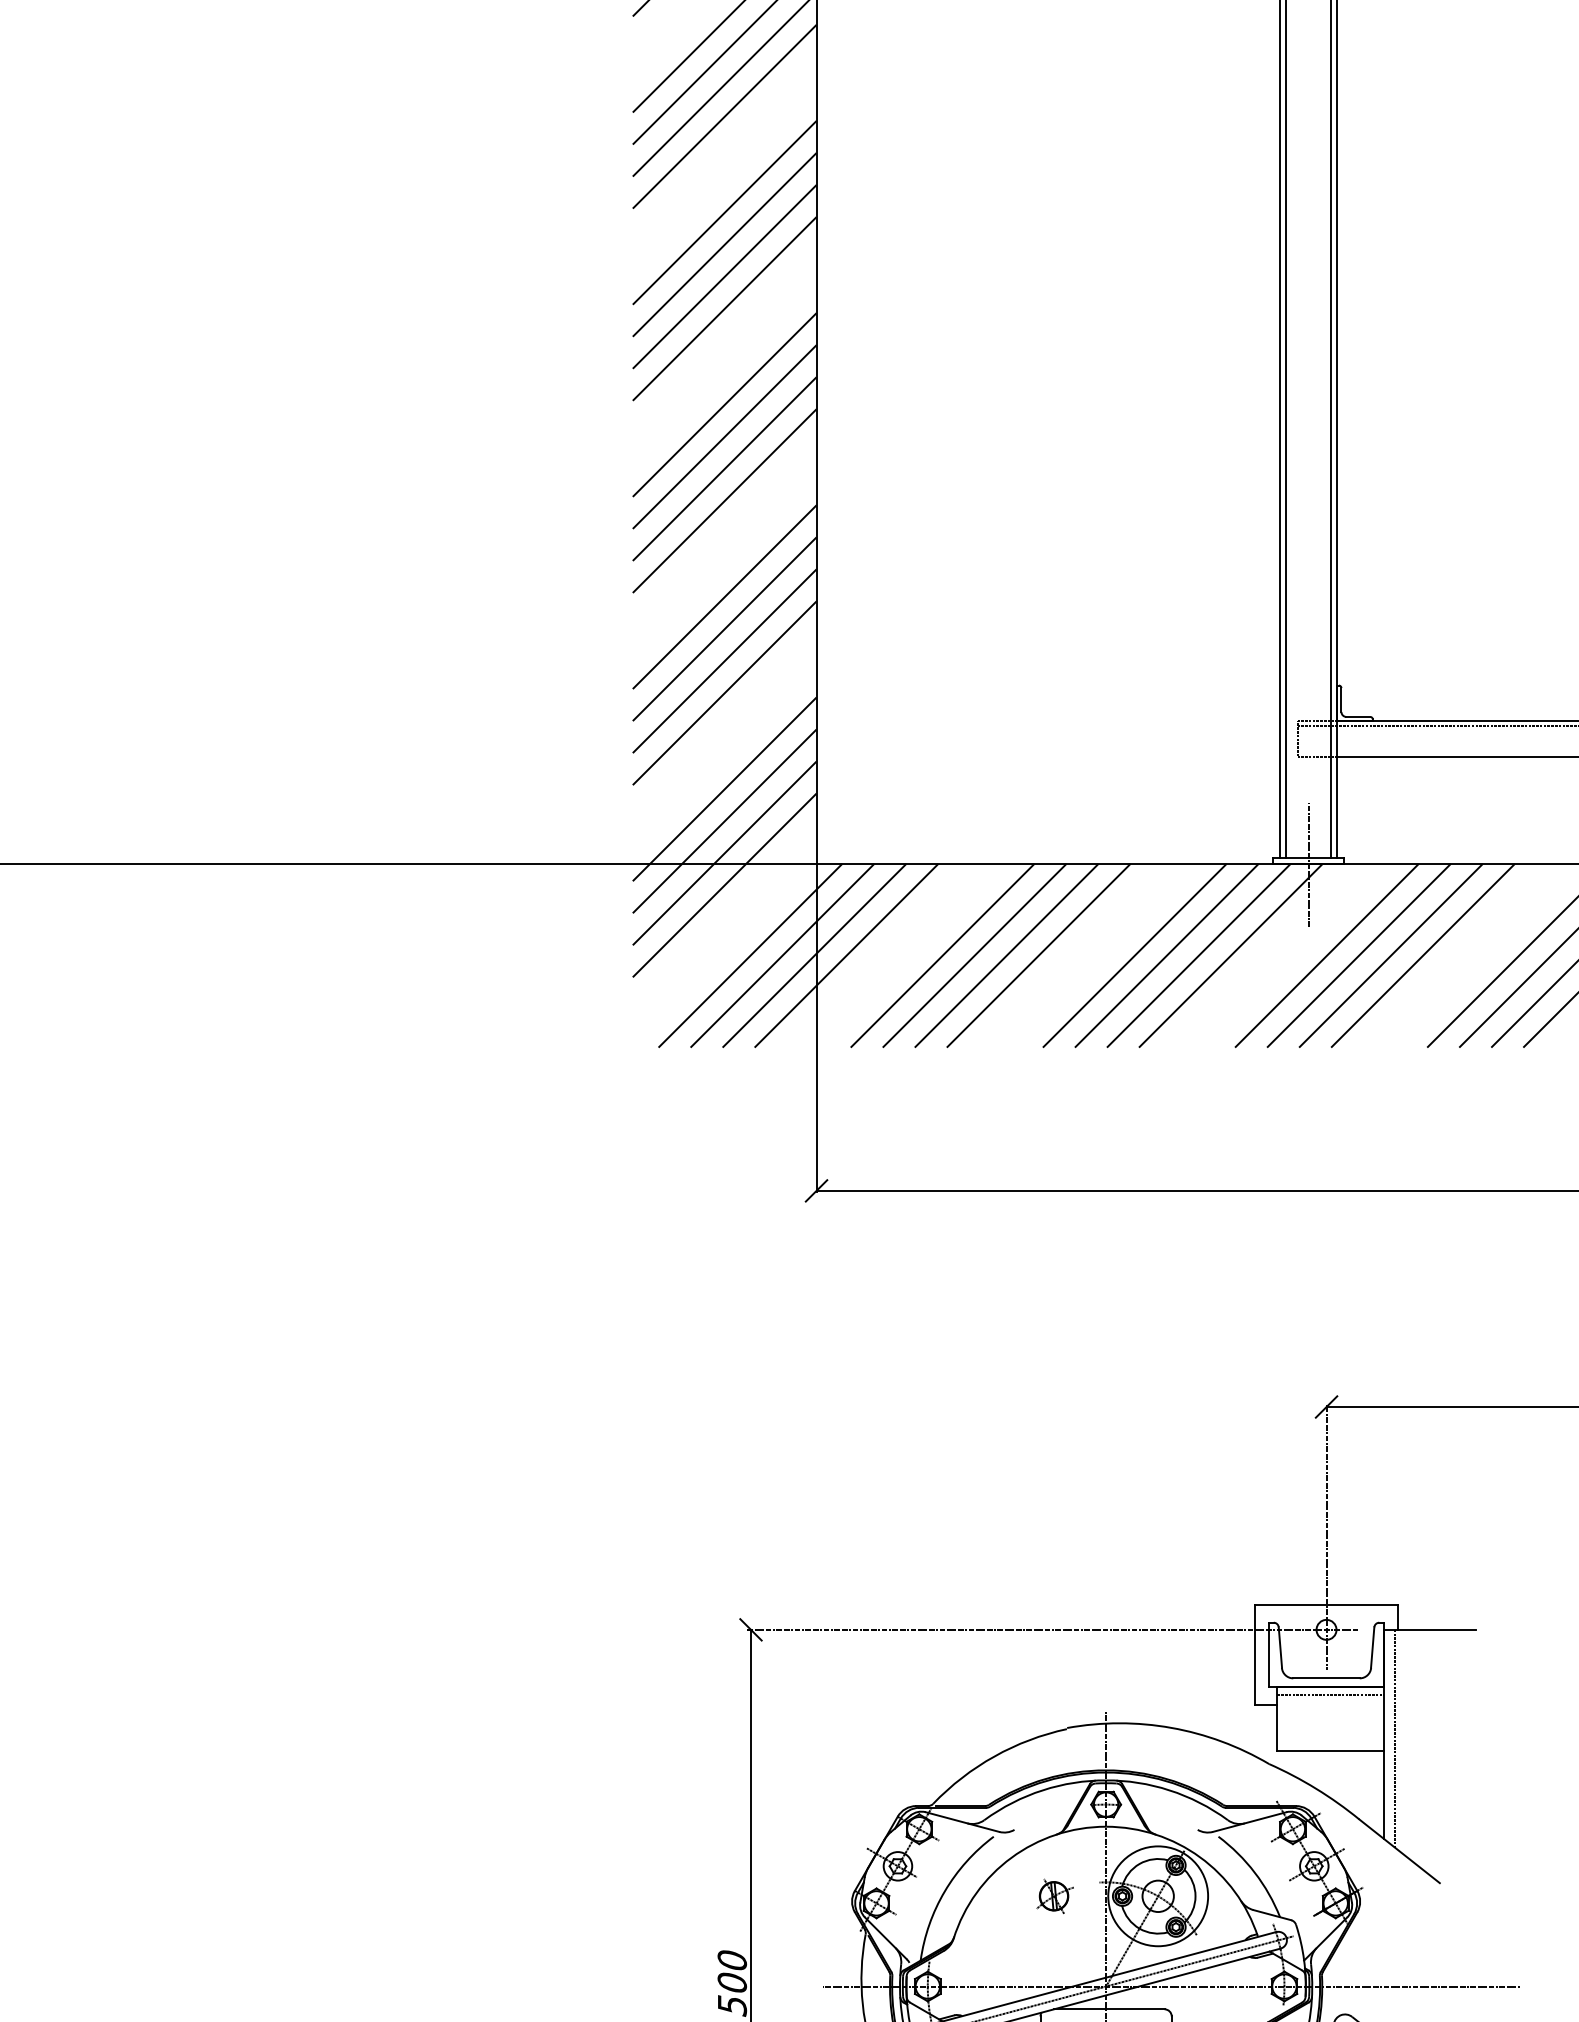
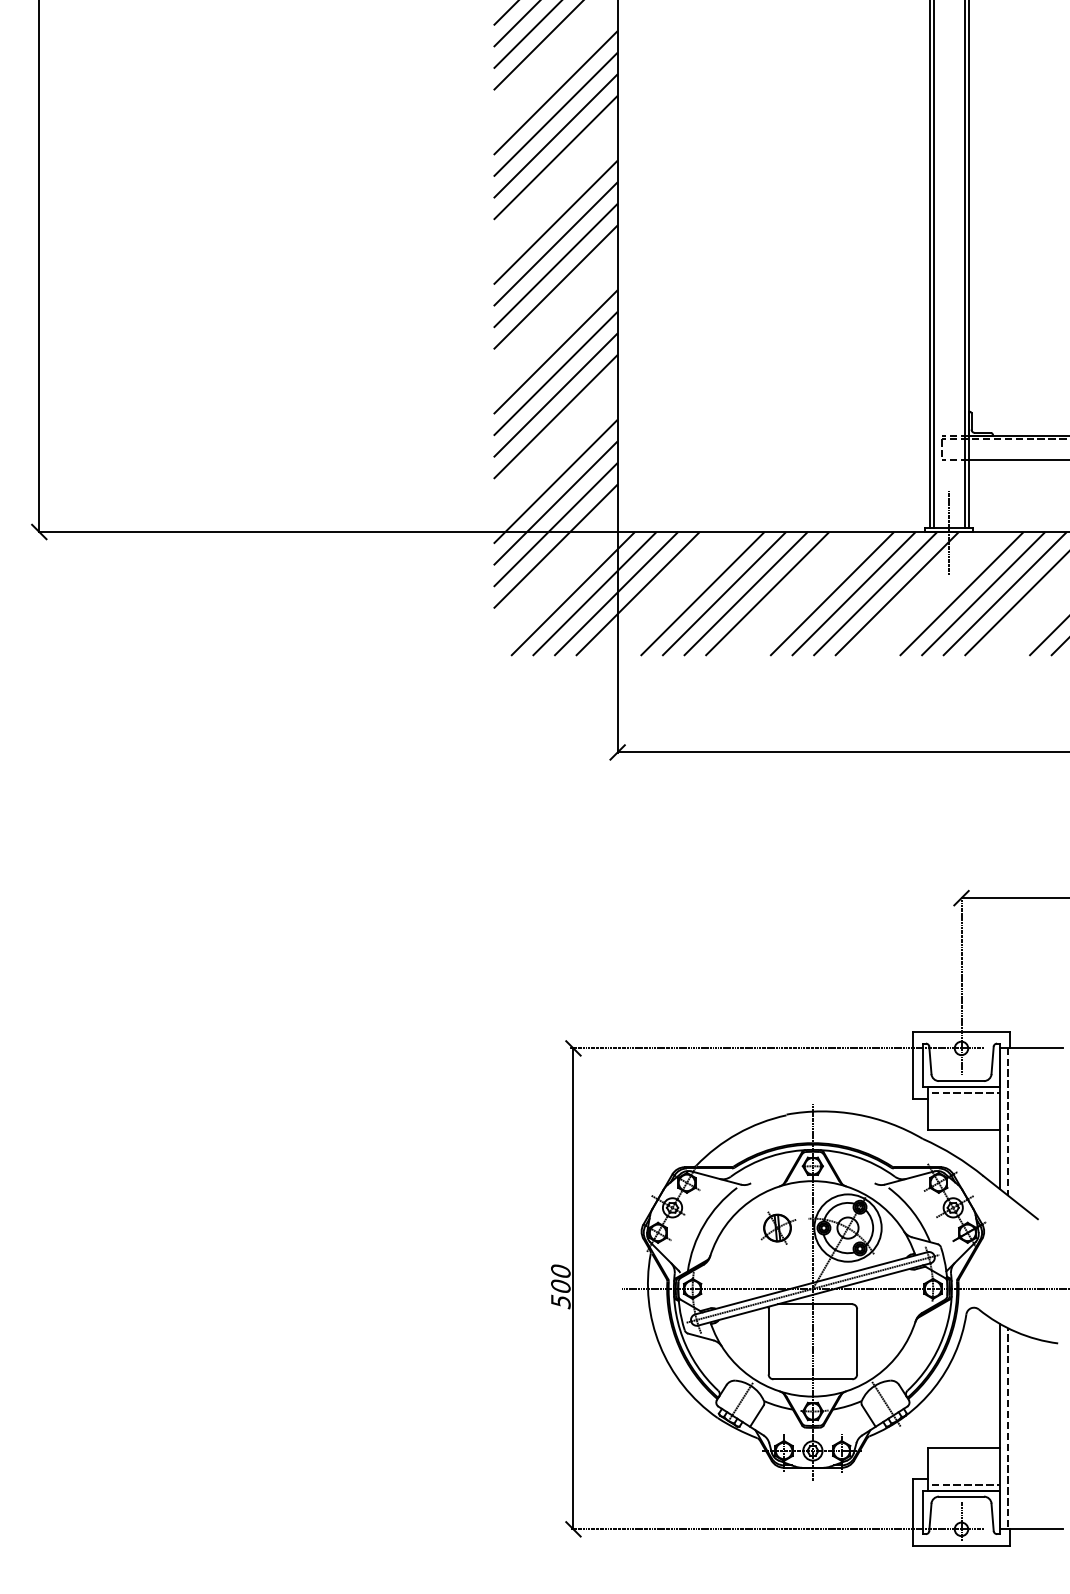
part: (1055, 1895) -> (778, 1227), size x1.4

